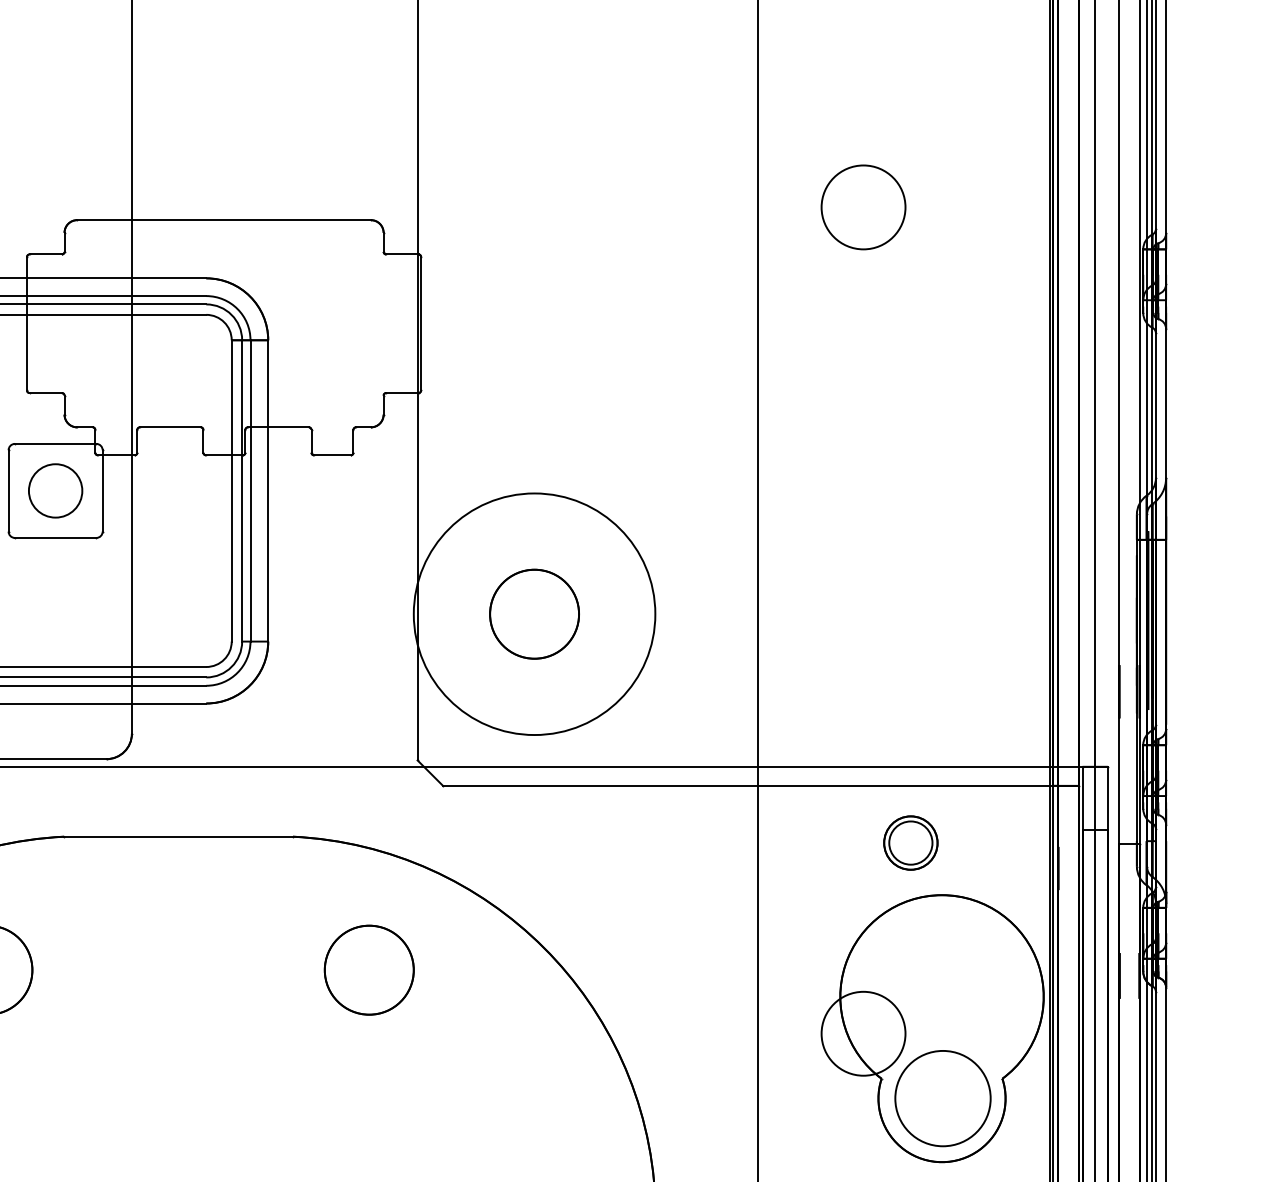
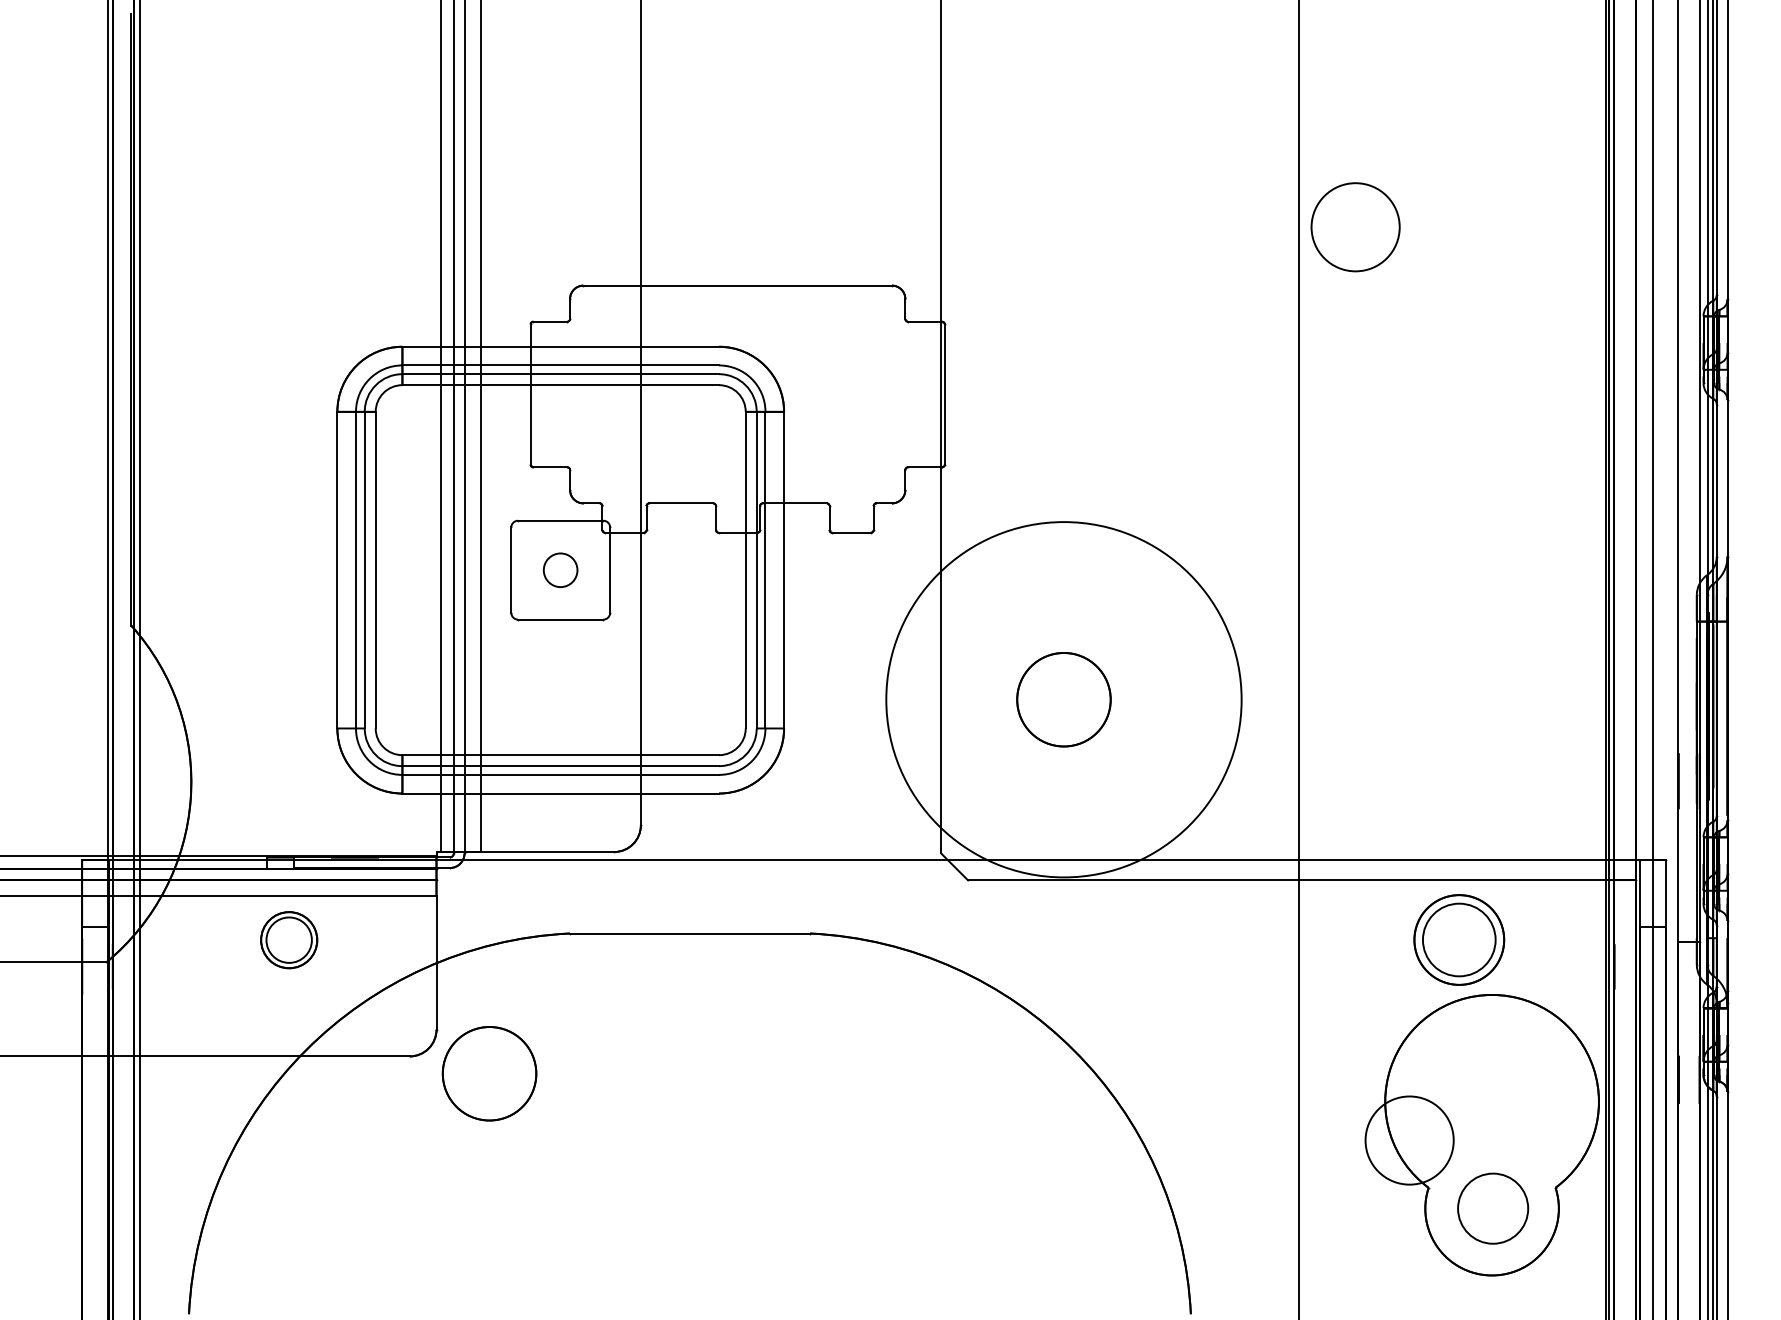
circle: (863, 207) -> (1355, 227), moved
circle: (55, 491) -> (560, 570), size x0.6
circle: (534, 614) -> (1063, 699), size x1.4
part: (911, 843) -> (1459, 940), size x1.6
circle: (368, 969) -> (889, 1073), removed
circle: (943, 1098) -> (1493, 1208), size x0.7

